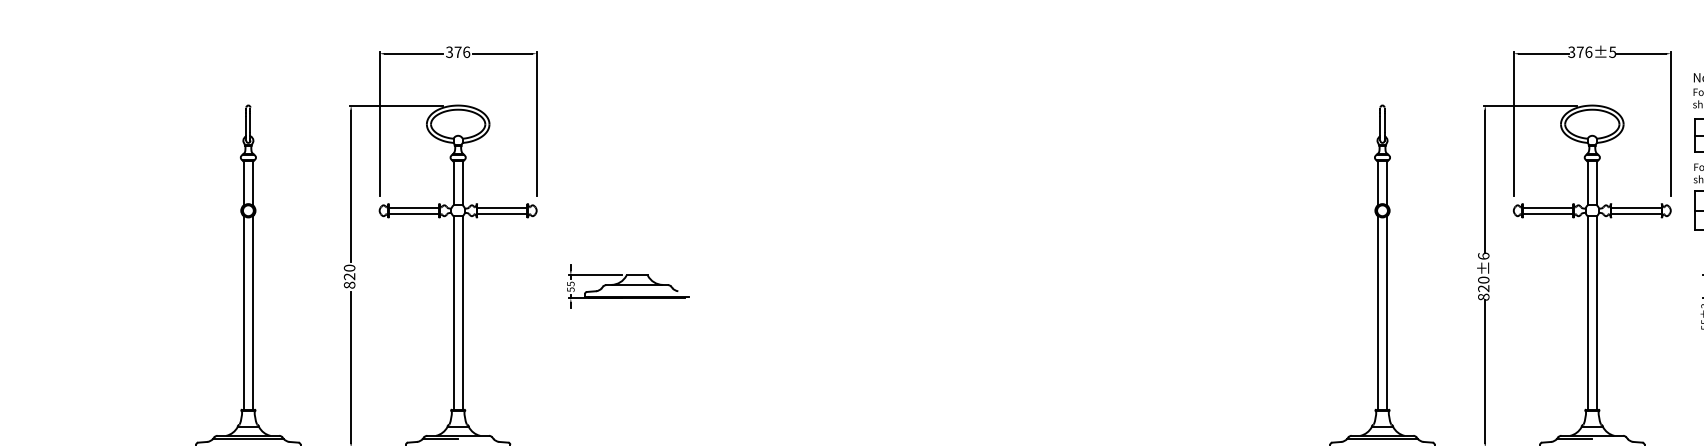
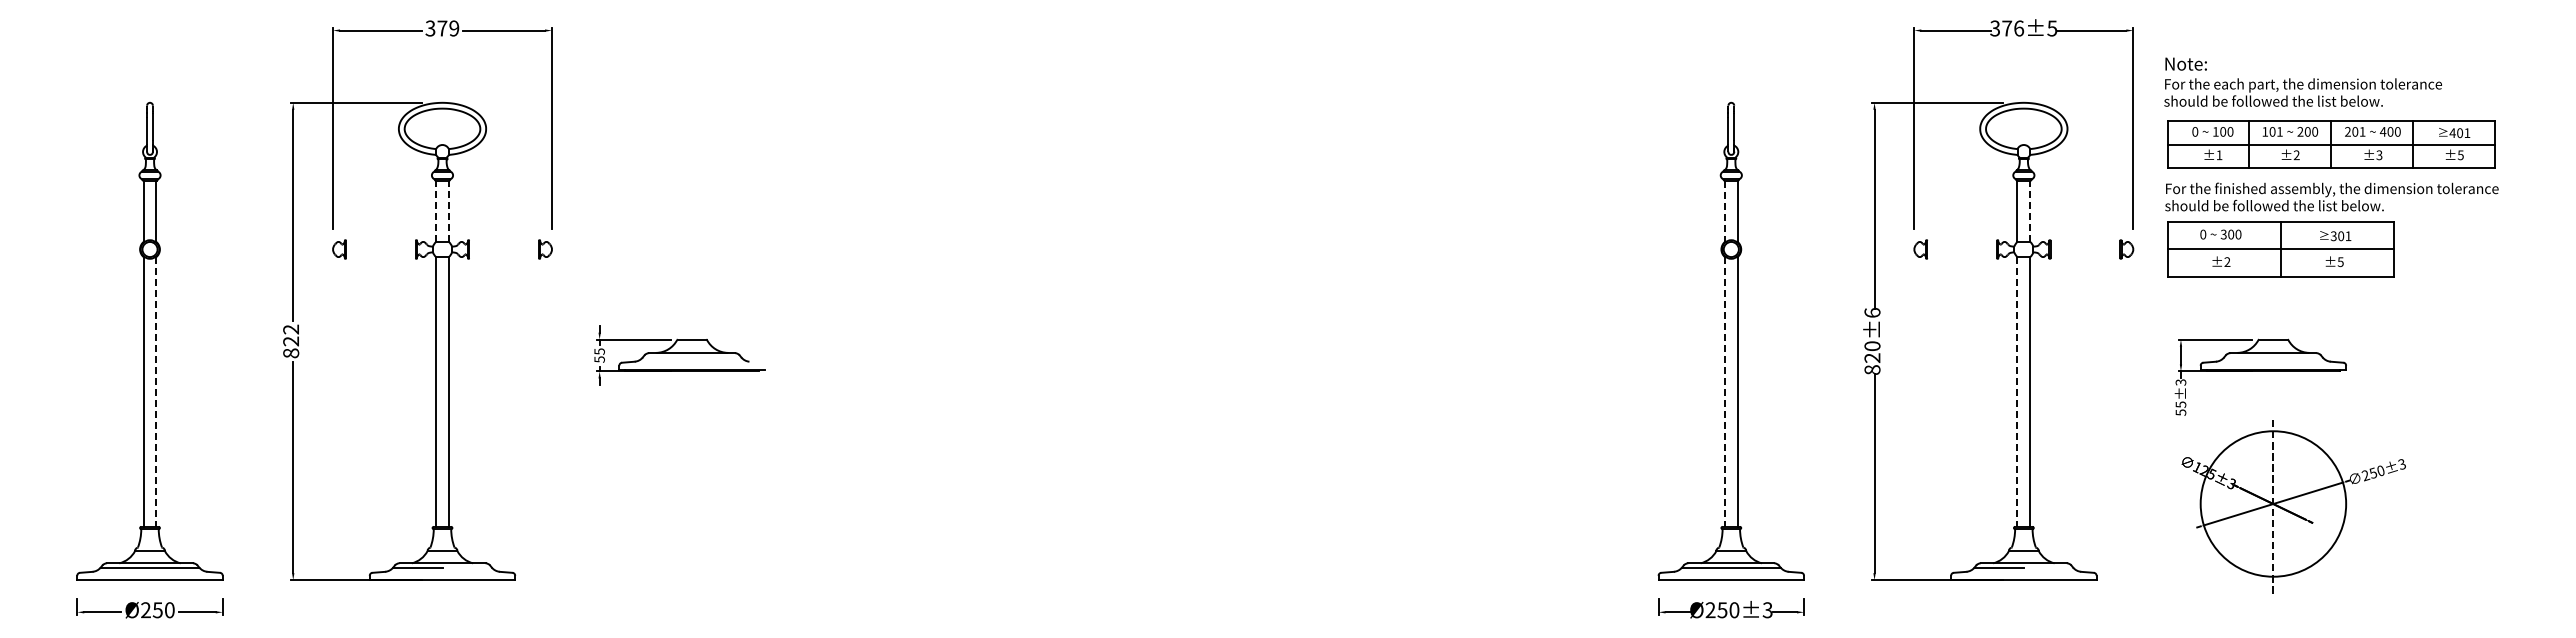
text: (466, 52) -> (454, 28), 376 -> 379
line: (453, 183) -> (436, 211), solid -> dashed
line: (462, 183) -> (448, 211), solid -> dashed
line: (1377, 183) -> (1724, 211), solid -> dashed
line: (1597, 183) -> (2030, 211), solid -> dashed
line: (413, 207) -> (380, 245), removed
line: (502, 207) -> (504, 245), removed
line: (1548, 207) -> (1962, 245), removed
line: (1636, 207) -> (2085, 245), removed
line: (413, 214) -> (380, 254), removed
line: (502, 214) -> (504, 254), removed
line: (1548, 214) -> (1962, 254), removed
line: (1636, 214) -> (2085, 254), removed
text: (349, 268) -> (291, 329), 820 -> 822
line: (253, 312) -> (156, 391), solid -> dashed
line: (1377, 312) -> (1724, 391), solid -> dashed
line: (1587, 312) -> (2017, 391), solid -> dashed

